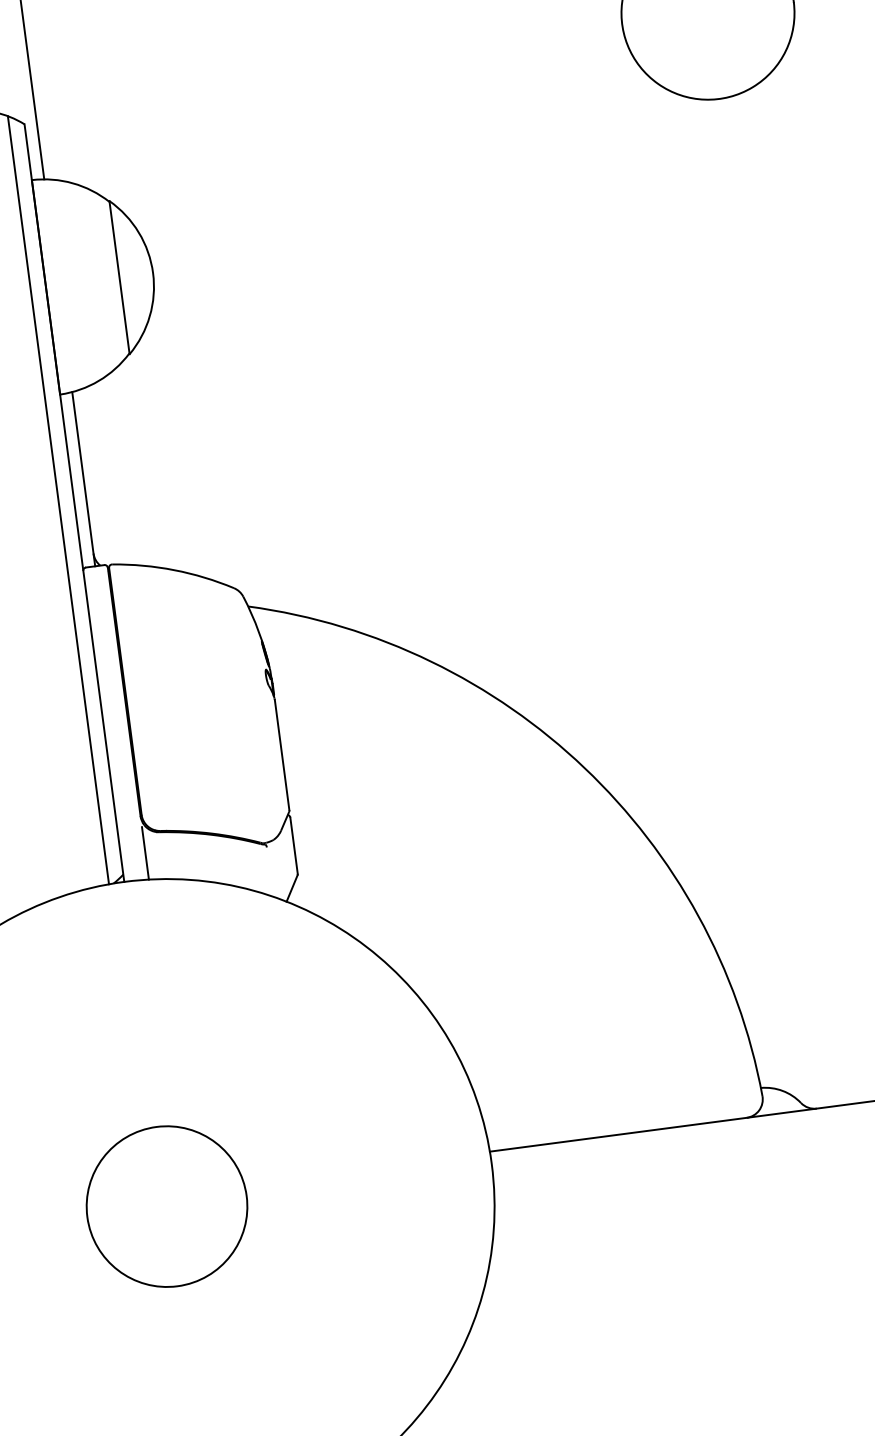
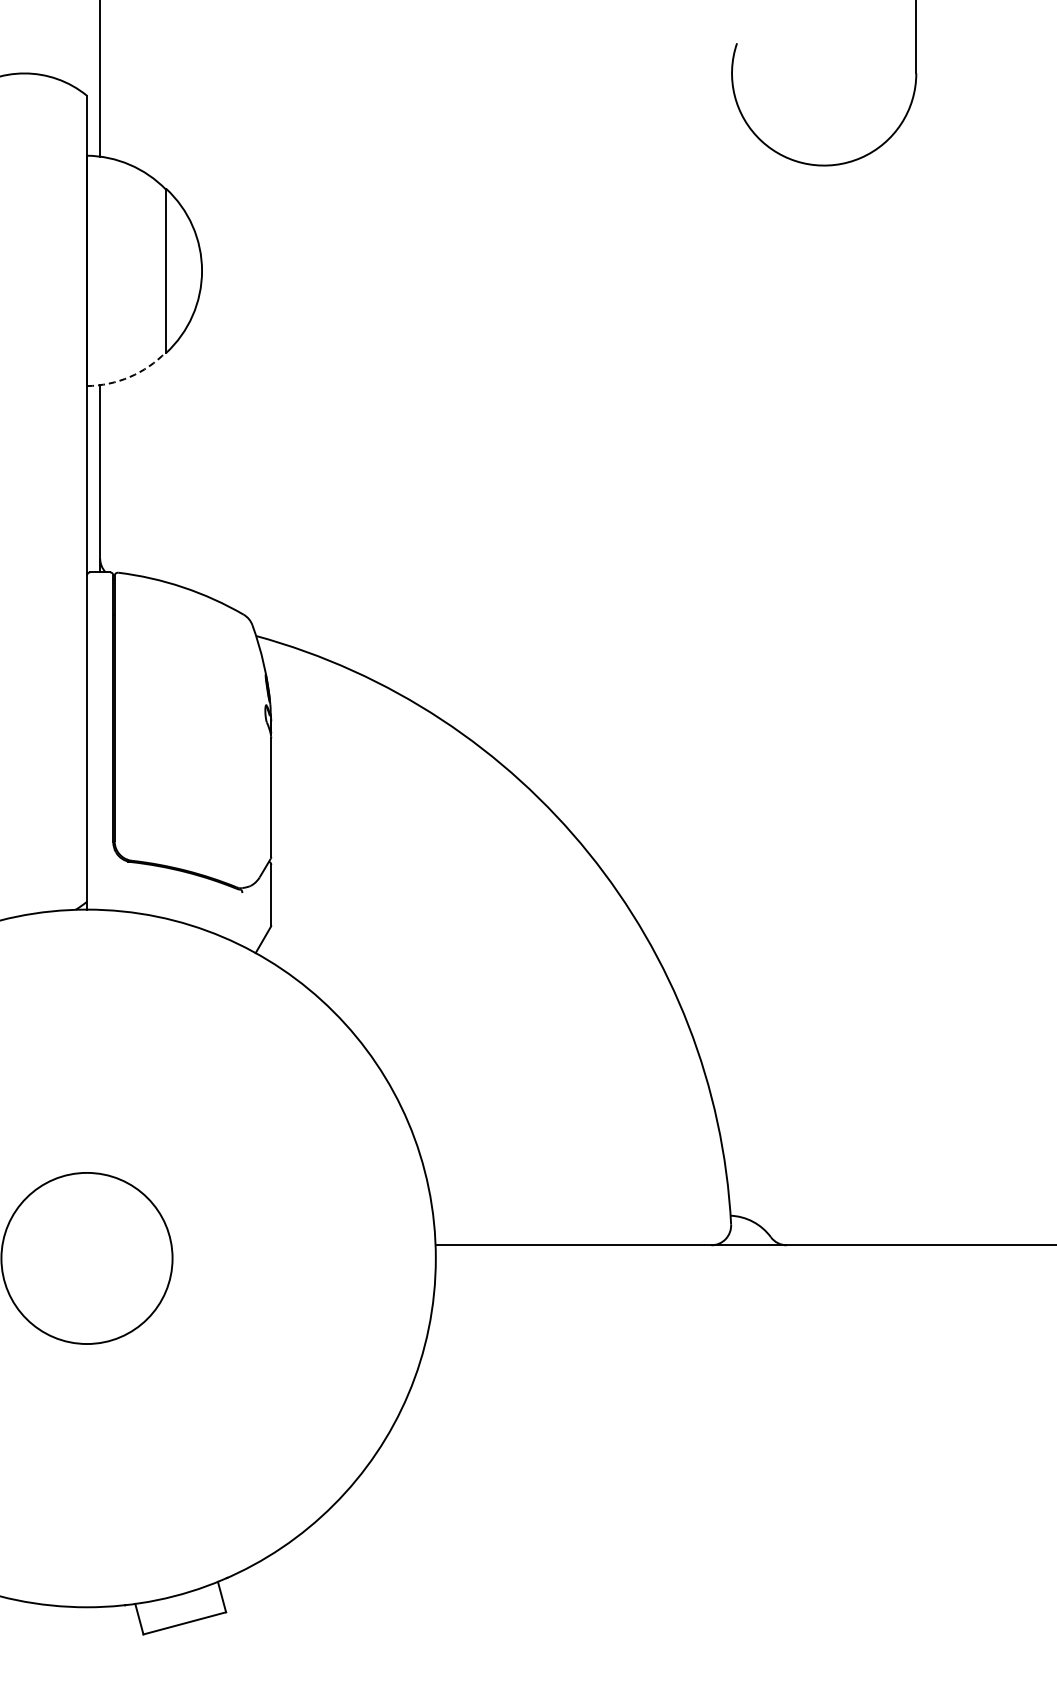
arc: (98, 381) -> (129, 377), solid -> dashed
line: (58, 500) -> (70, 497), removed
line: (145, 853) -> (113, 882), removed

